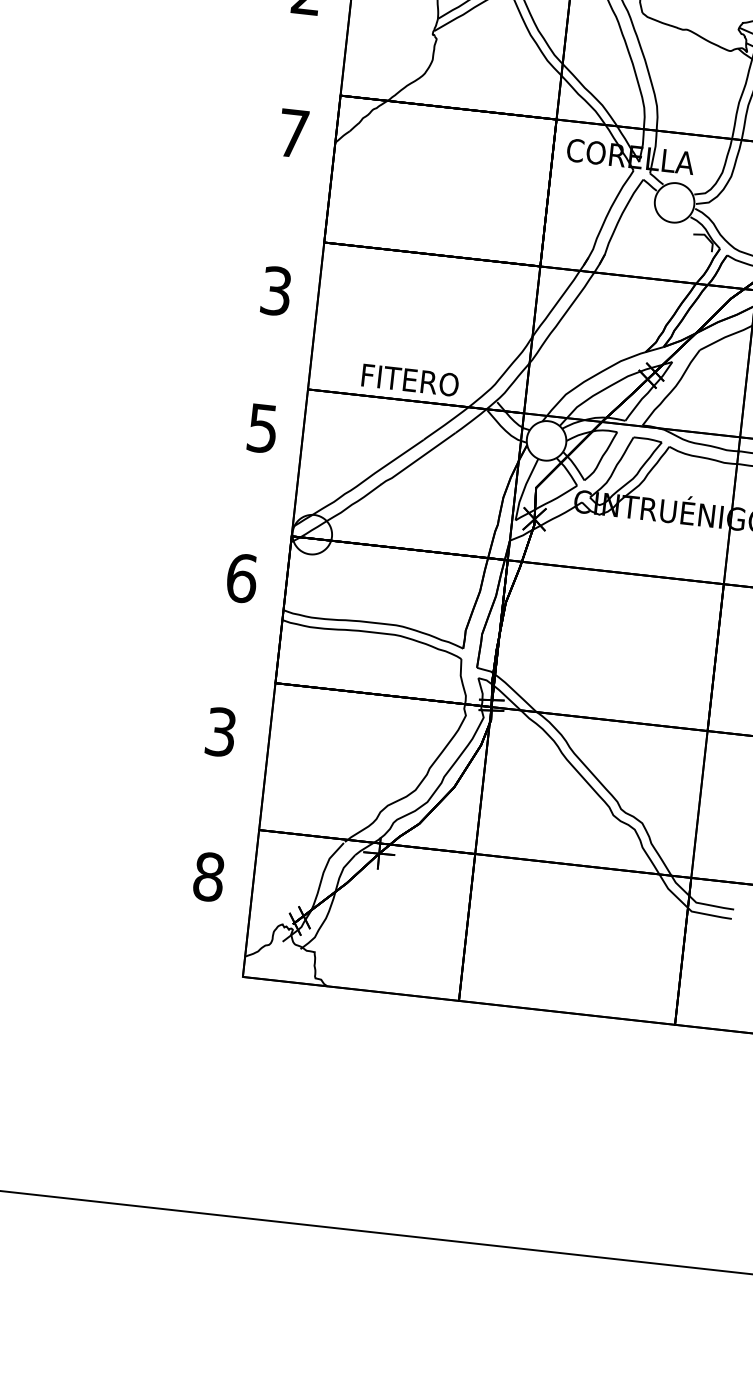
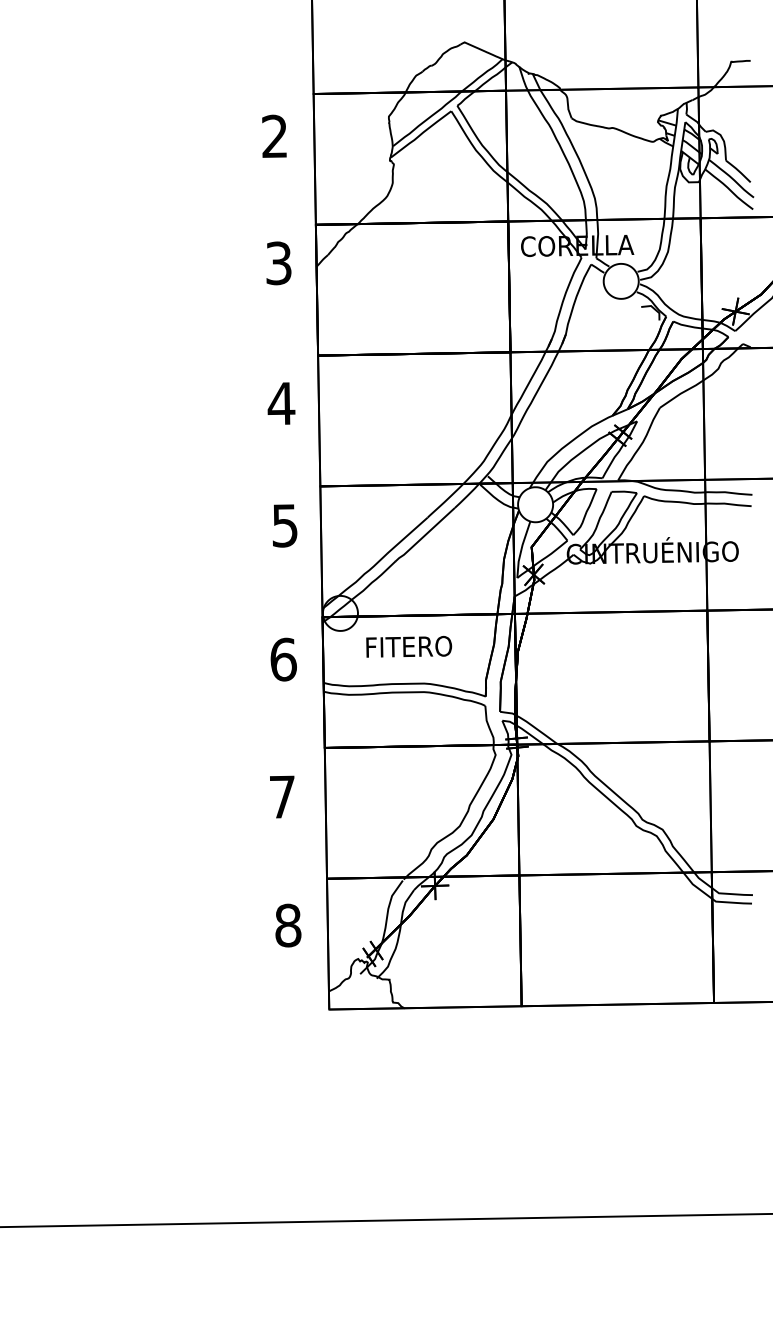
text: (293, 133) -> (278, 263), 7 -> 3
text: (276, 290) -> (281, 403), 3 -> 4
text: (410, 379) -> (409, 646), moved
text: (221, 731) -> (282, 796), 3 -> 7

